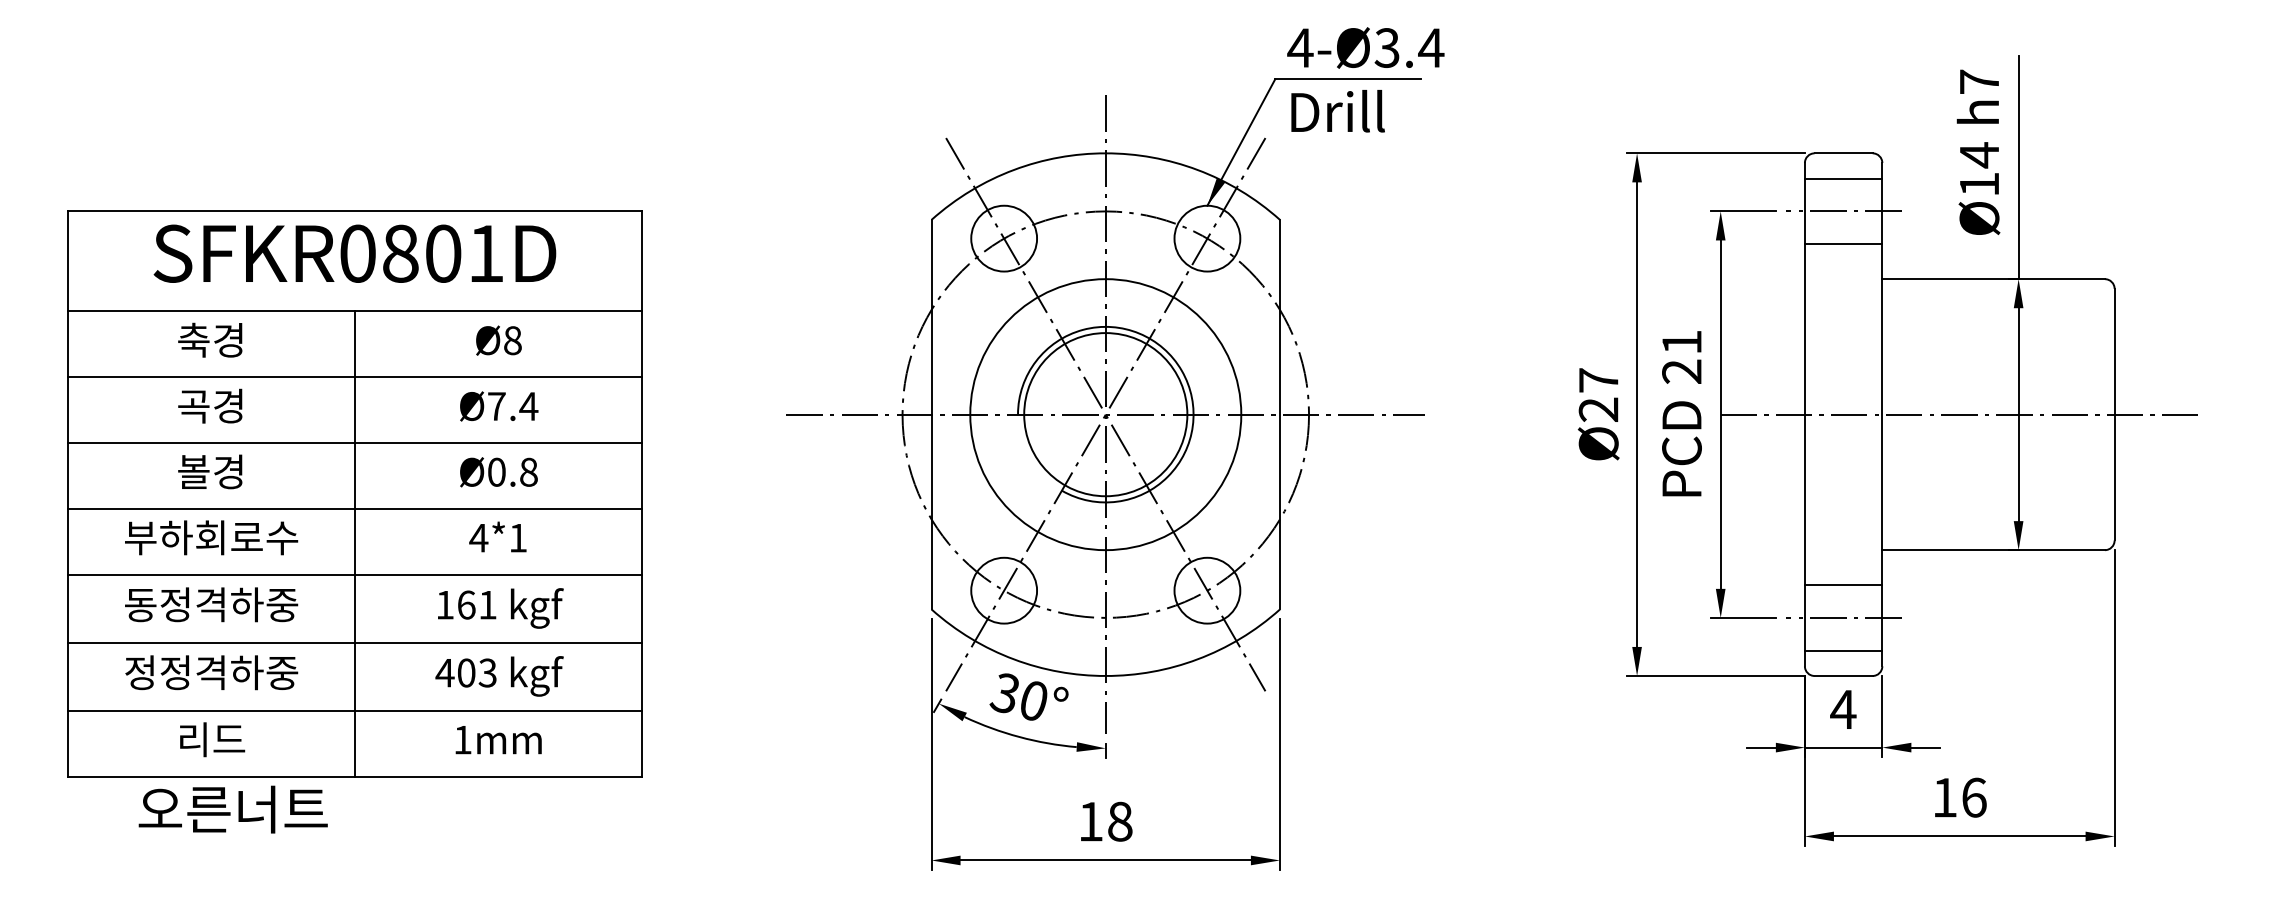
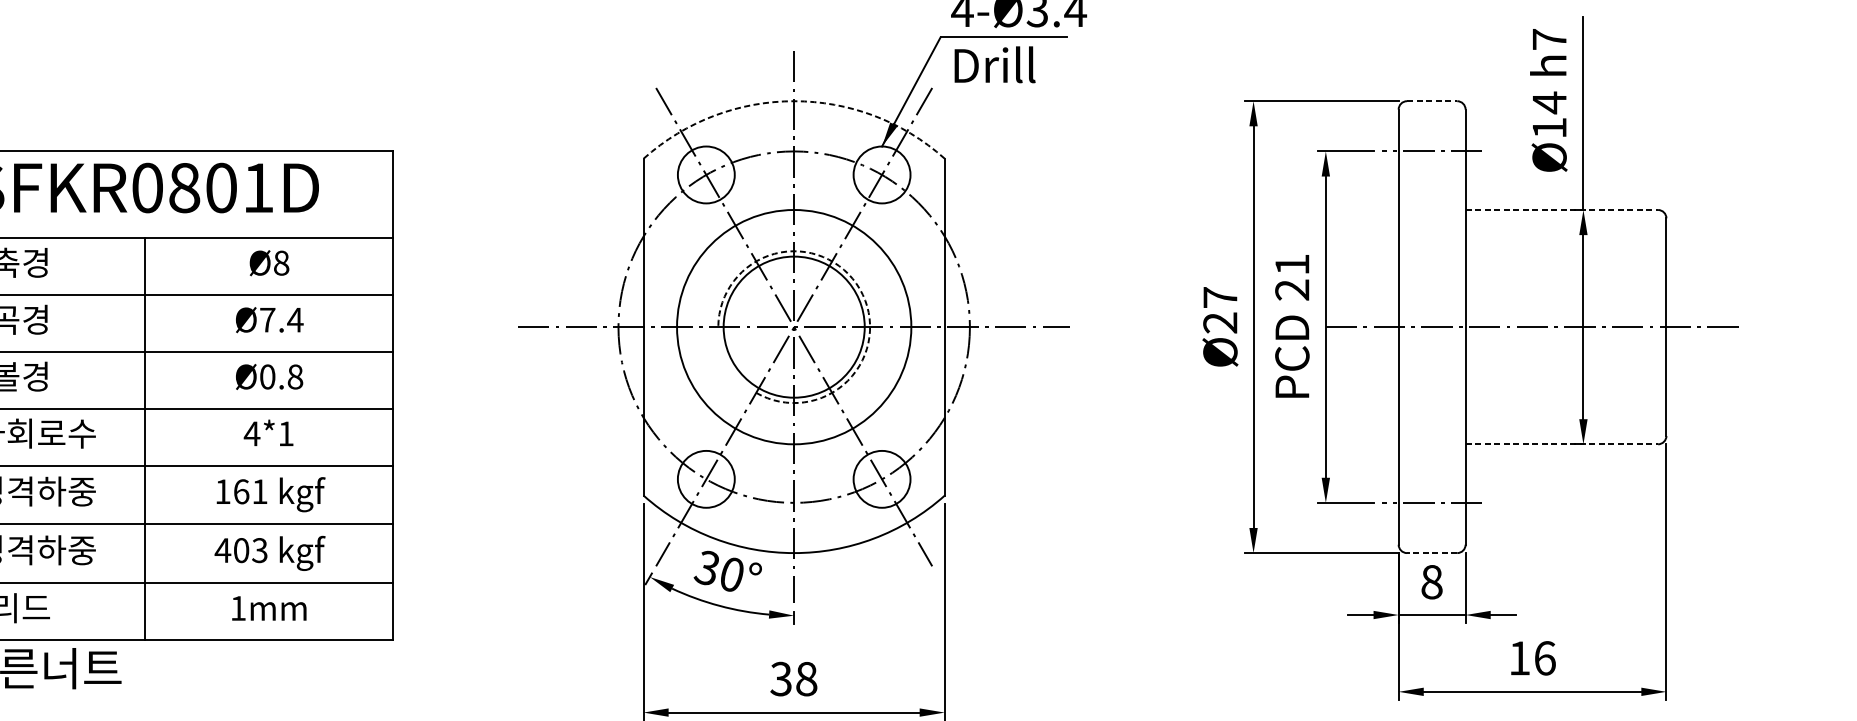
arc: (1105, 153) -> (793, 101), solid -> dashed
line: (1844, 153) -> (1432, 101), solid -> dashed
line: (1843, 178) -> (1432, 122), removed
line: (1843, 244) -> (1432, 180), removed
line: (1994, 279) -> (1562, 210), solid -> dashed
arc: (1181, 370) -> (859, 288), solid -> dashed
line: (1994, 550) -> (1562, 444), solid -> dashed
line: (1843, 585) -> (1432, 474), removed
line: (1843, 650) -> (1432, 531), removed
line: (1843, 675) -> (1432, 552), solid -> dashed
text: (1843, 709) -> (1432, 582), 4 -> 8
text: (1090, 821) -> (780, 678), 18 -> 38

